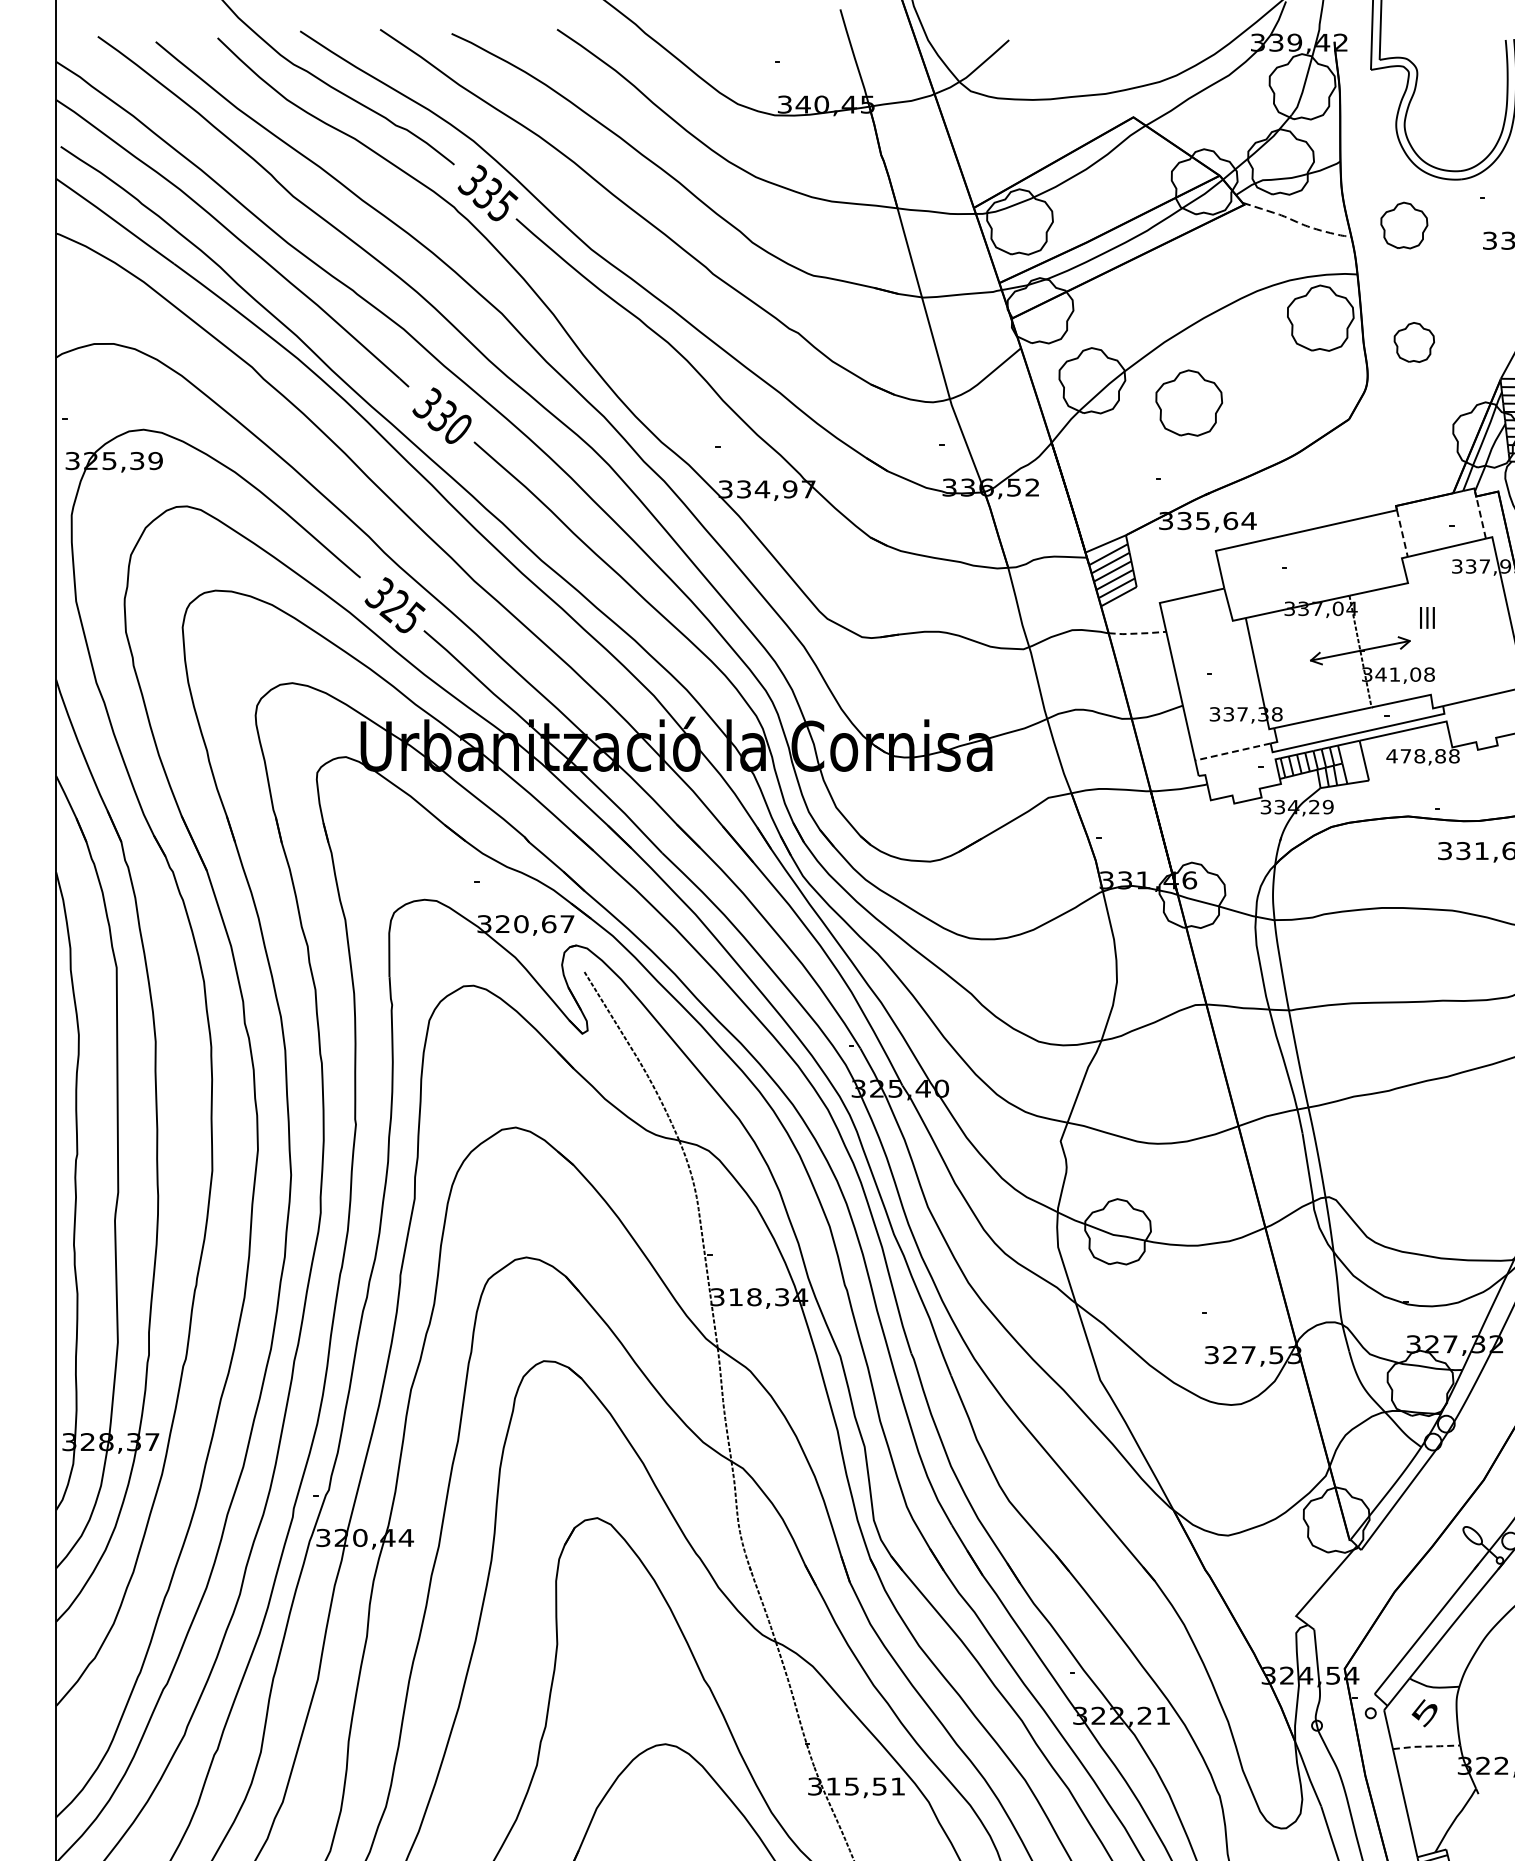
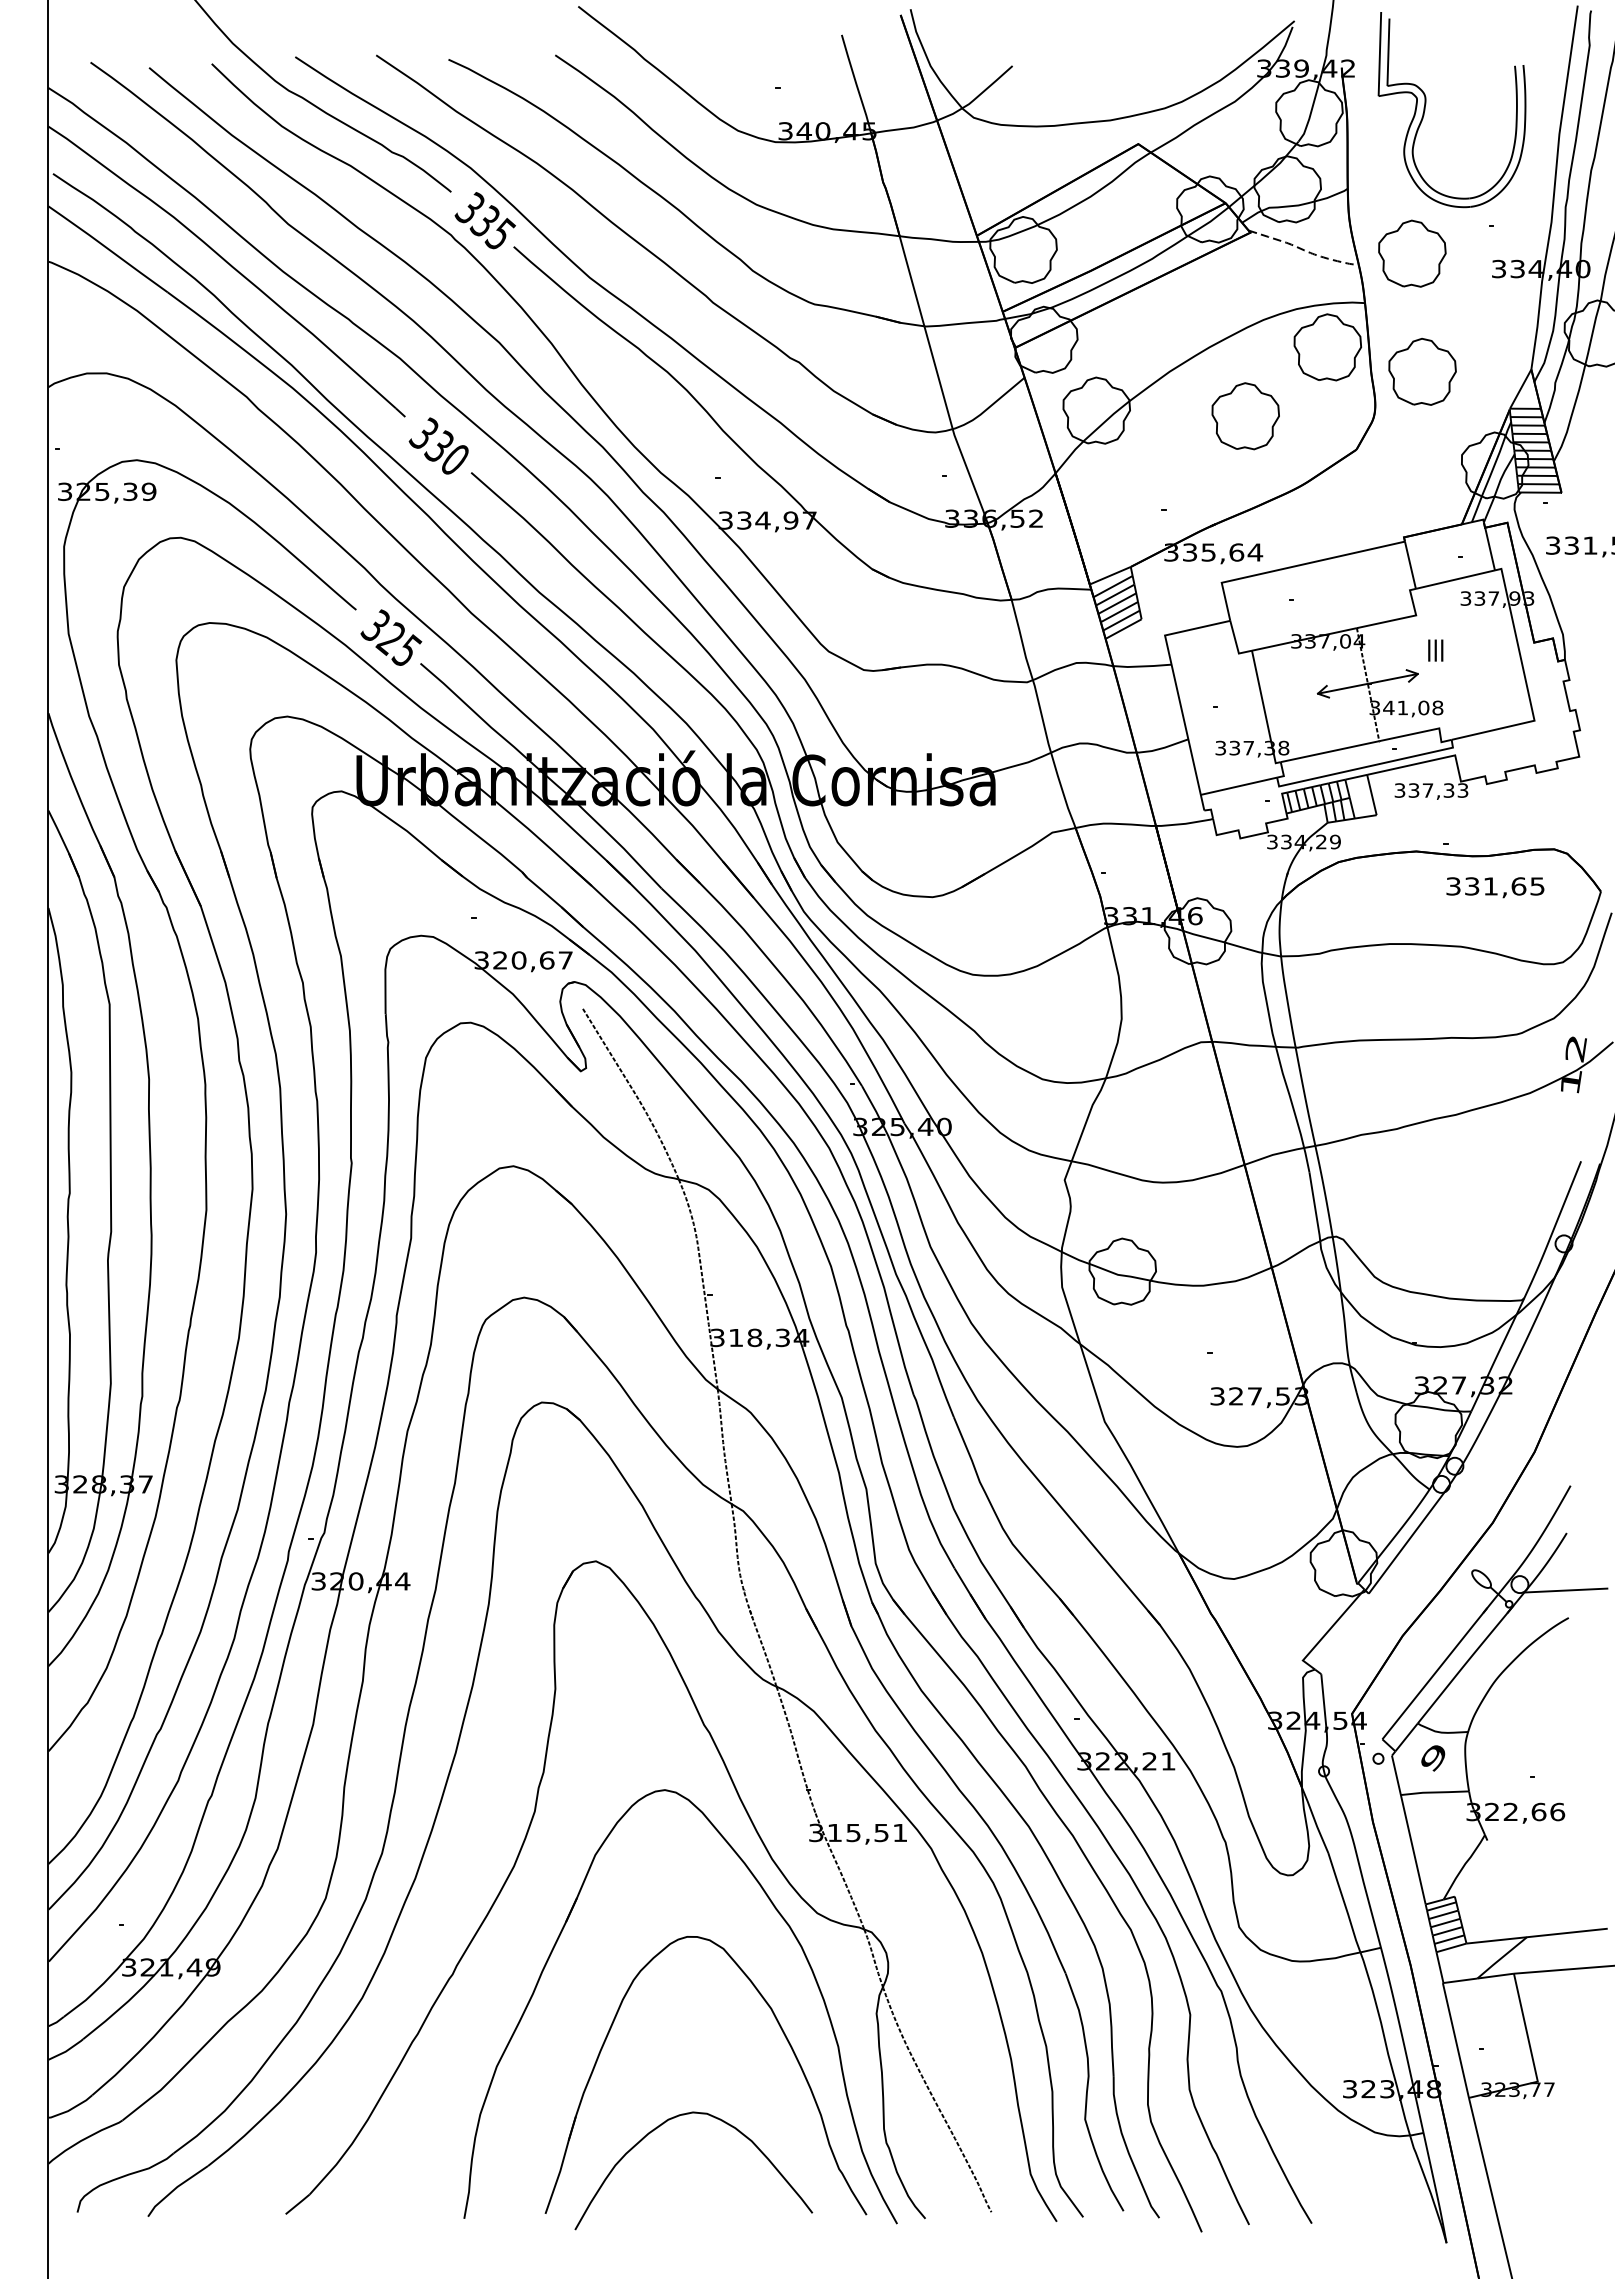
part: (1404, 225) -> (1412, 253), size x1.43
part: (1414, 342) -> (1422, 371), size x1.67
part: (1188, 403) -> (1245, 416), moved
line: (1481, 518) -> (1490, 549), dashed -> solid
line: (1402, 533) -> (1410, 565), dashed -> solid
line: (1137, 633) -> (1142, 666), dashed -> solid
line: (1232, 752) -> (1238, 786), dashed -> solid
text: (1423, 756) -> (1431, 790), 478,88 -> 337,33
text: (1424, 1712) -> (1432, 1758), 5 -> 9
line: (1426, 1746) -> (1434, 1792), dashed -> solid

